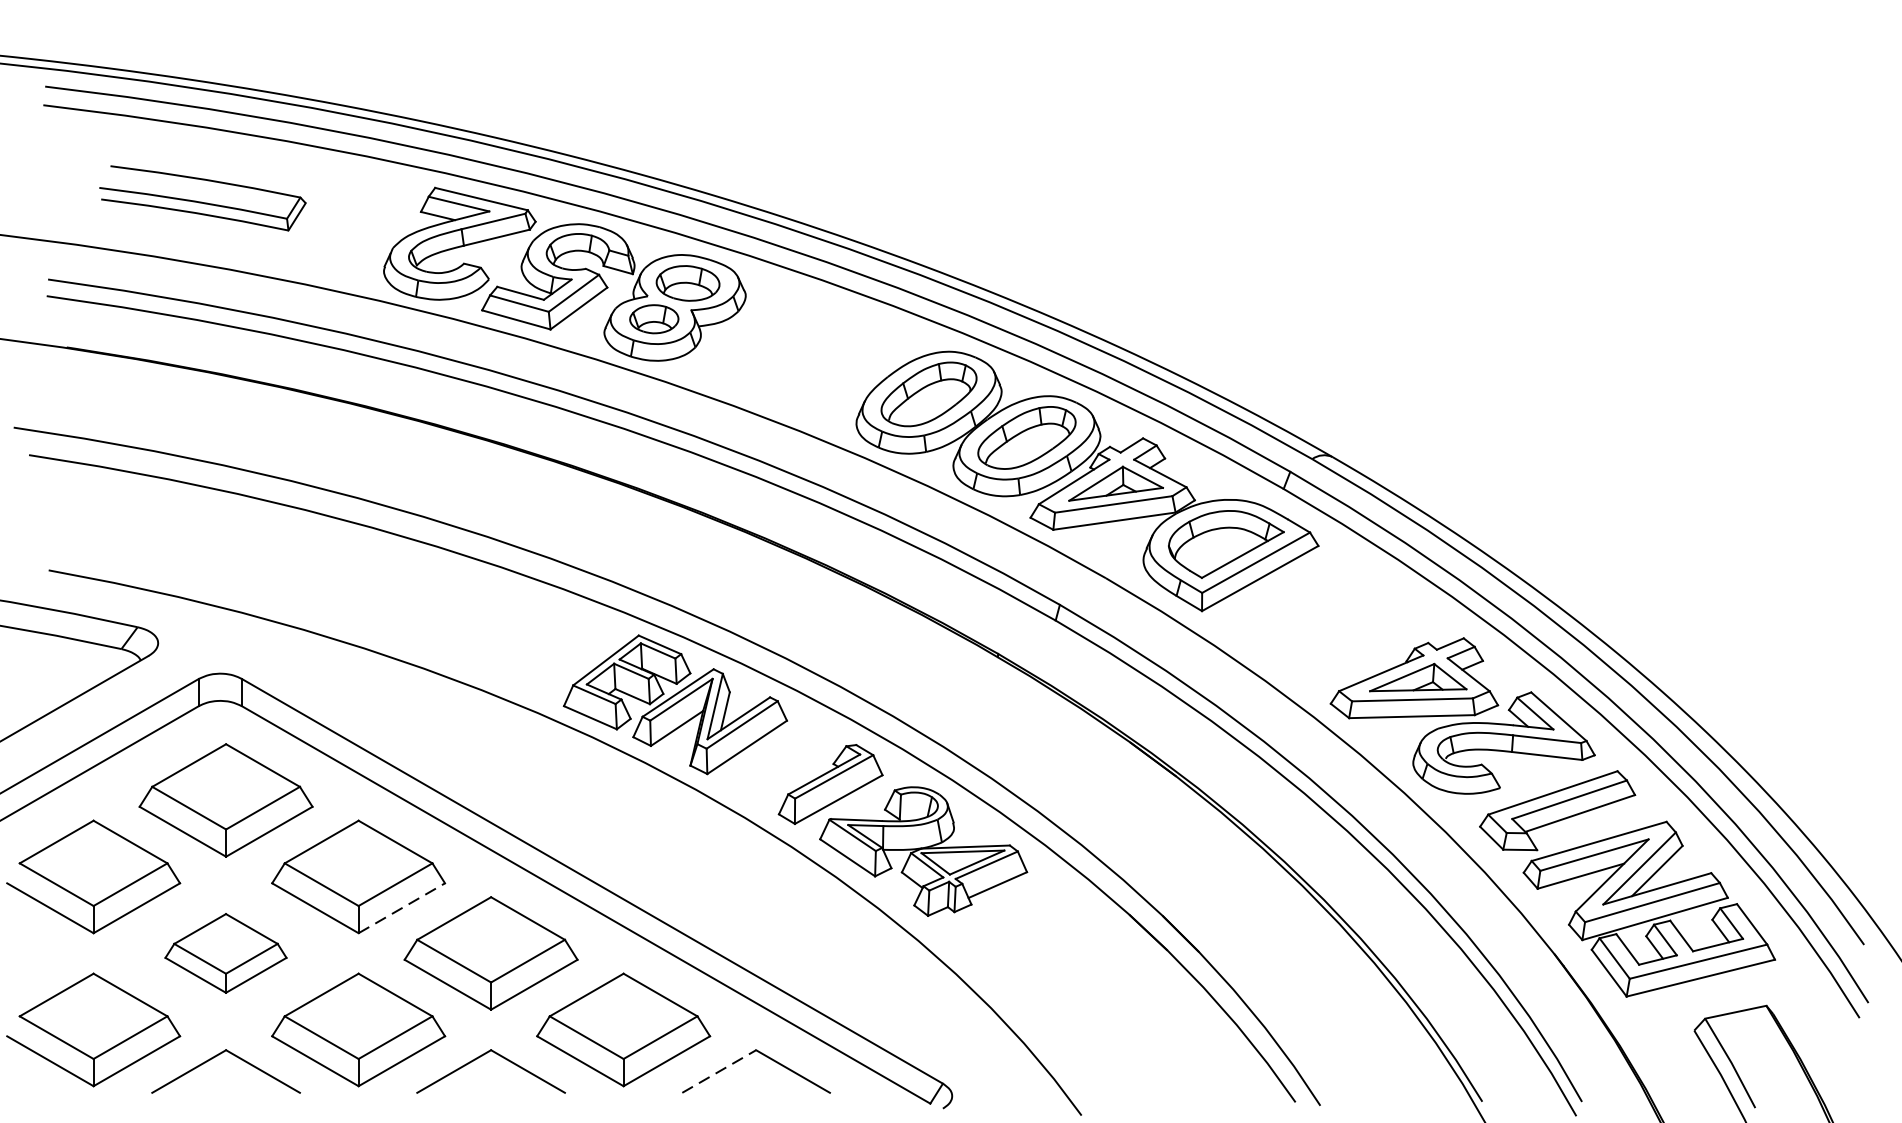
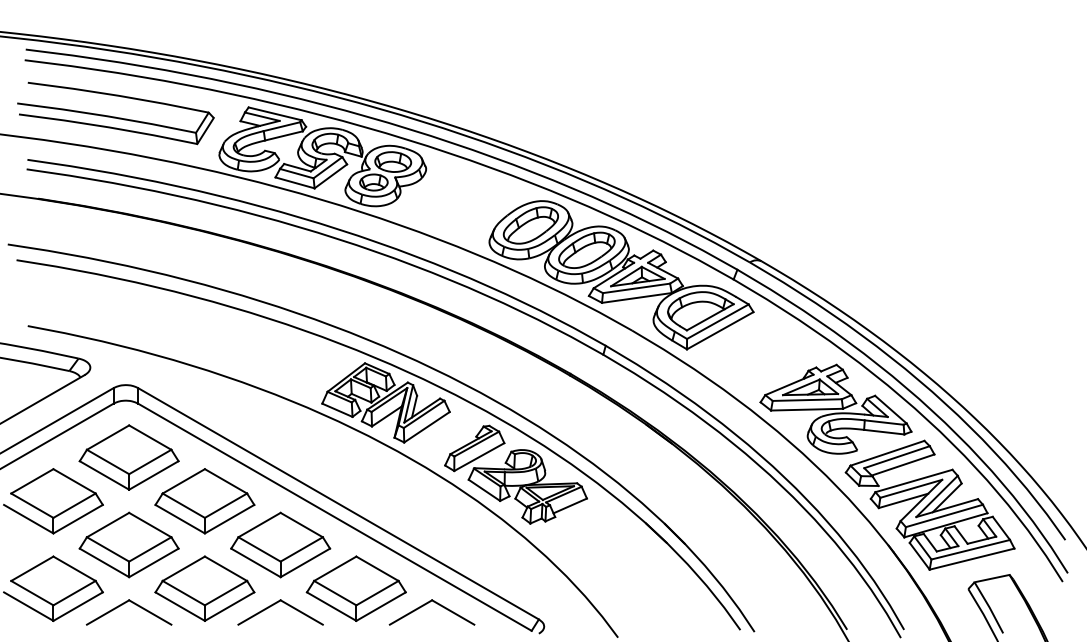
part: (202, 198) -> (115, 113), size x1.67
line: (401, 908) -> (229, 519), dashed -> solid
part: (224, 952) -> (128, 544), size x1.43
line: (720, 1071) -> (411, 612), dashed -> solid

